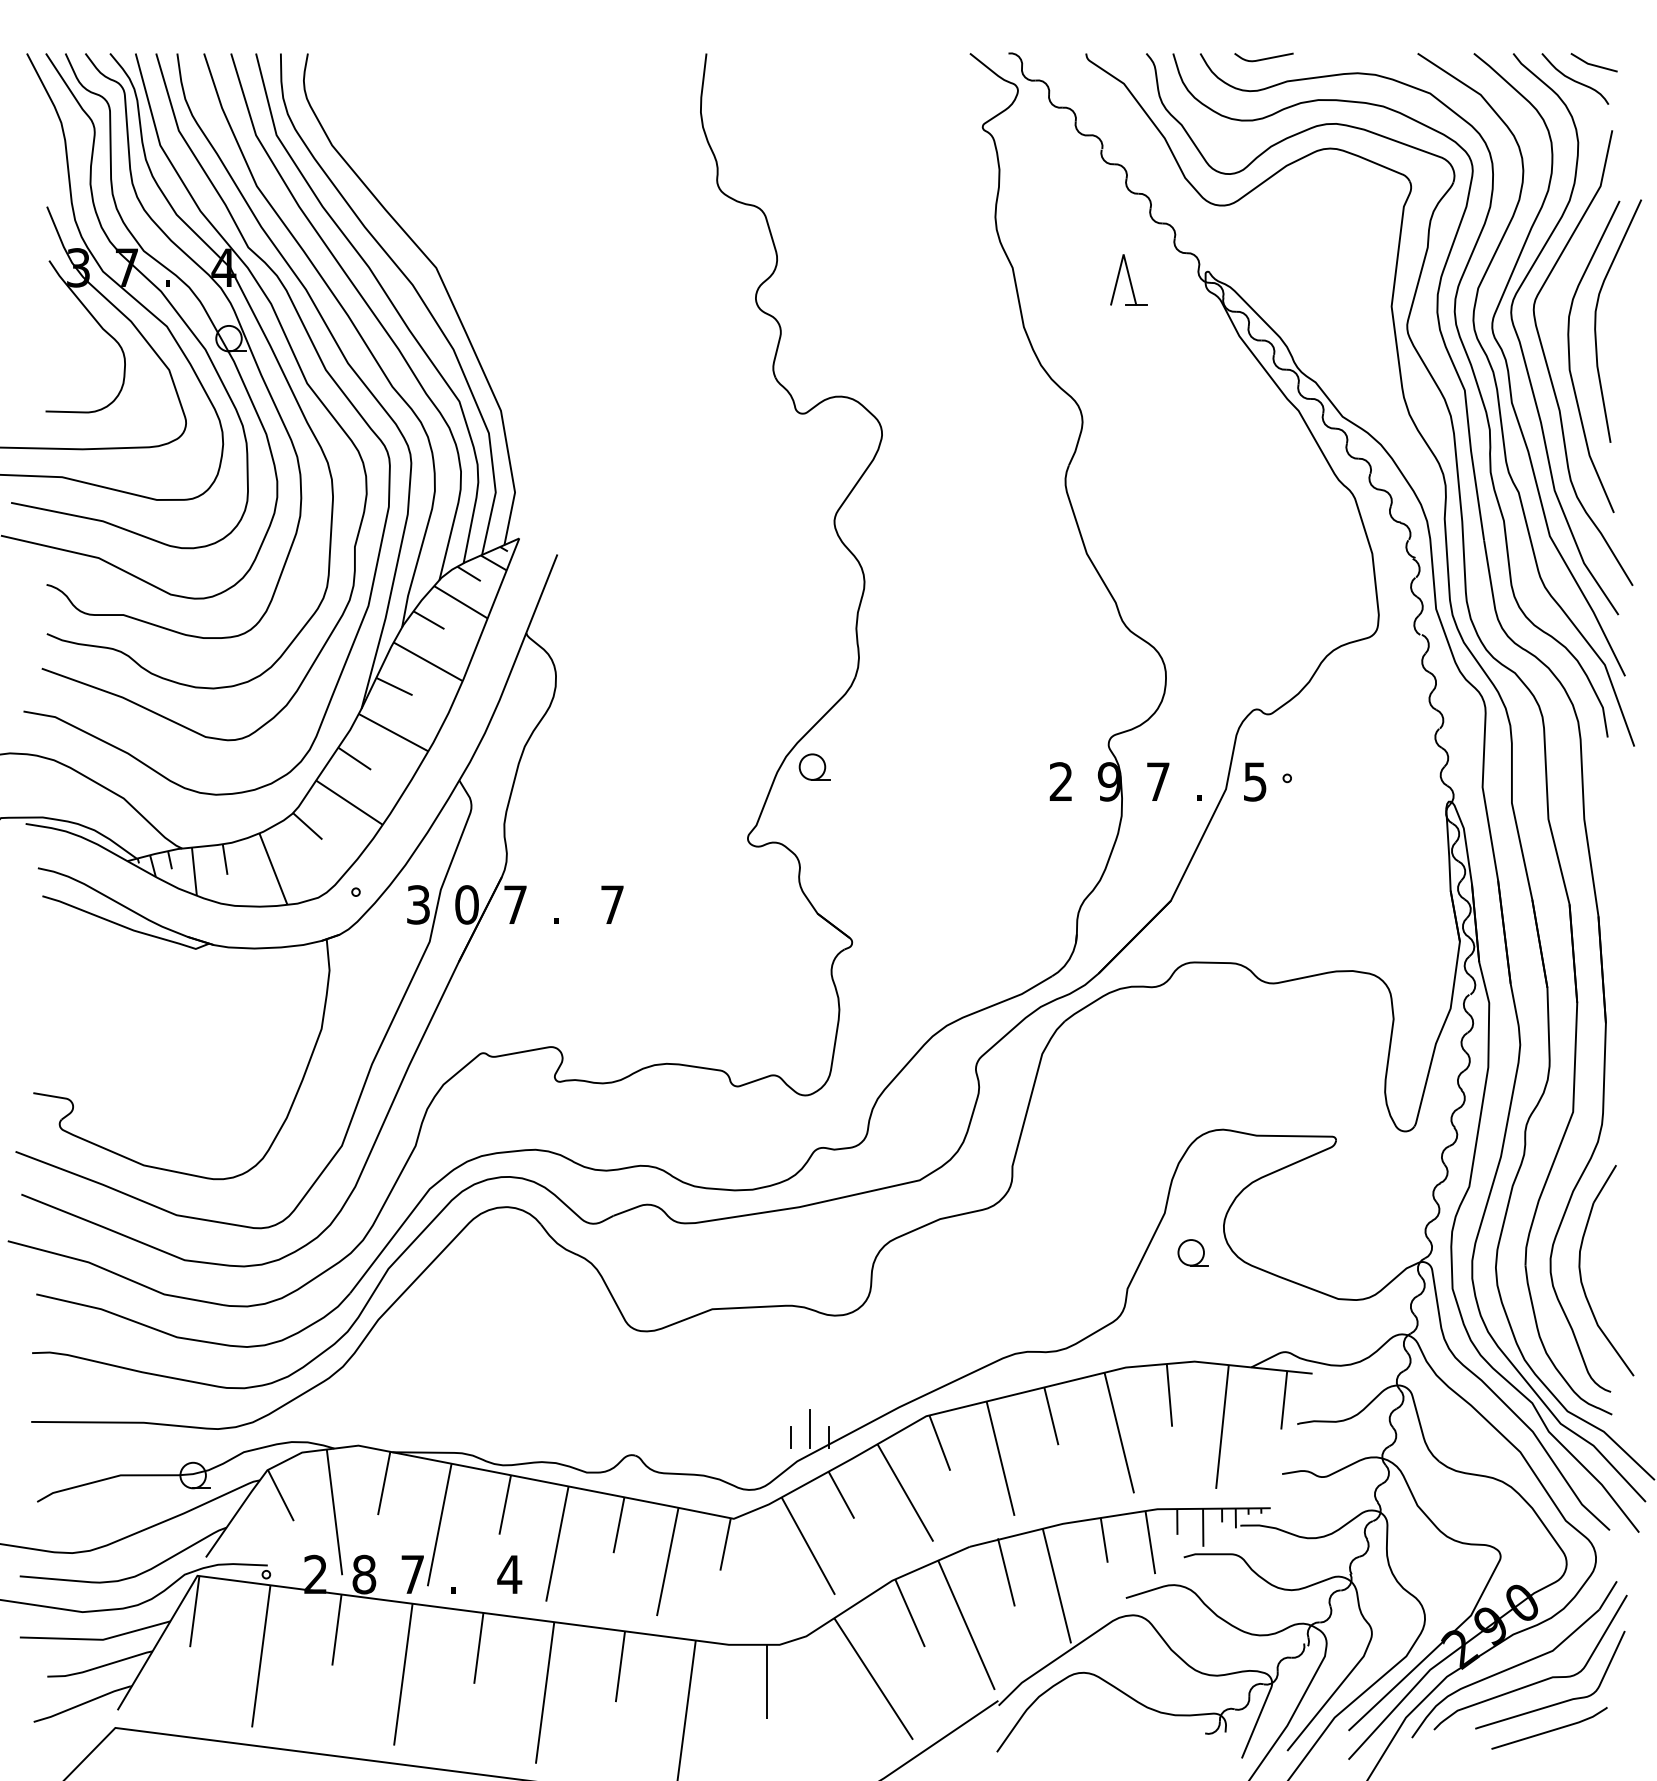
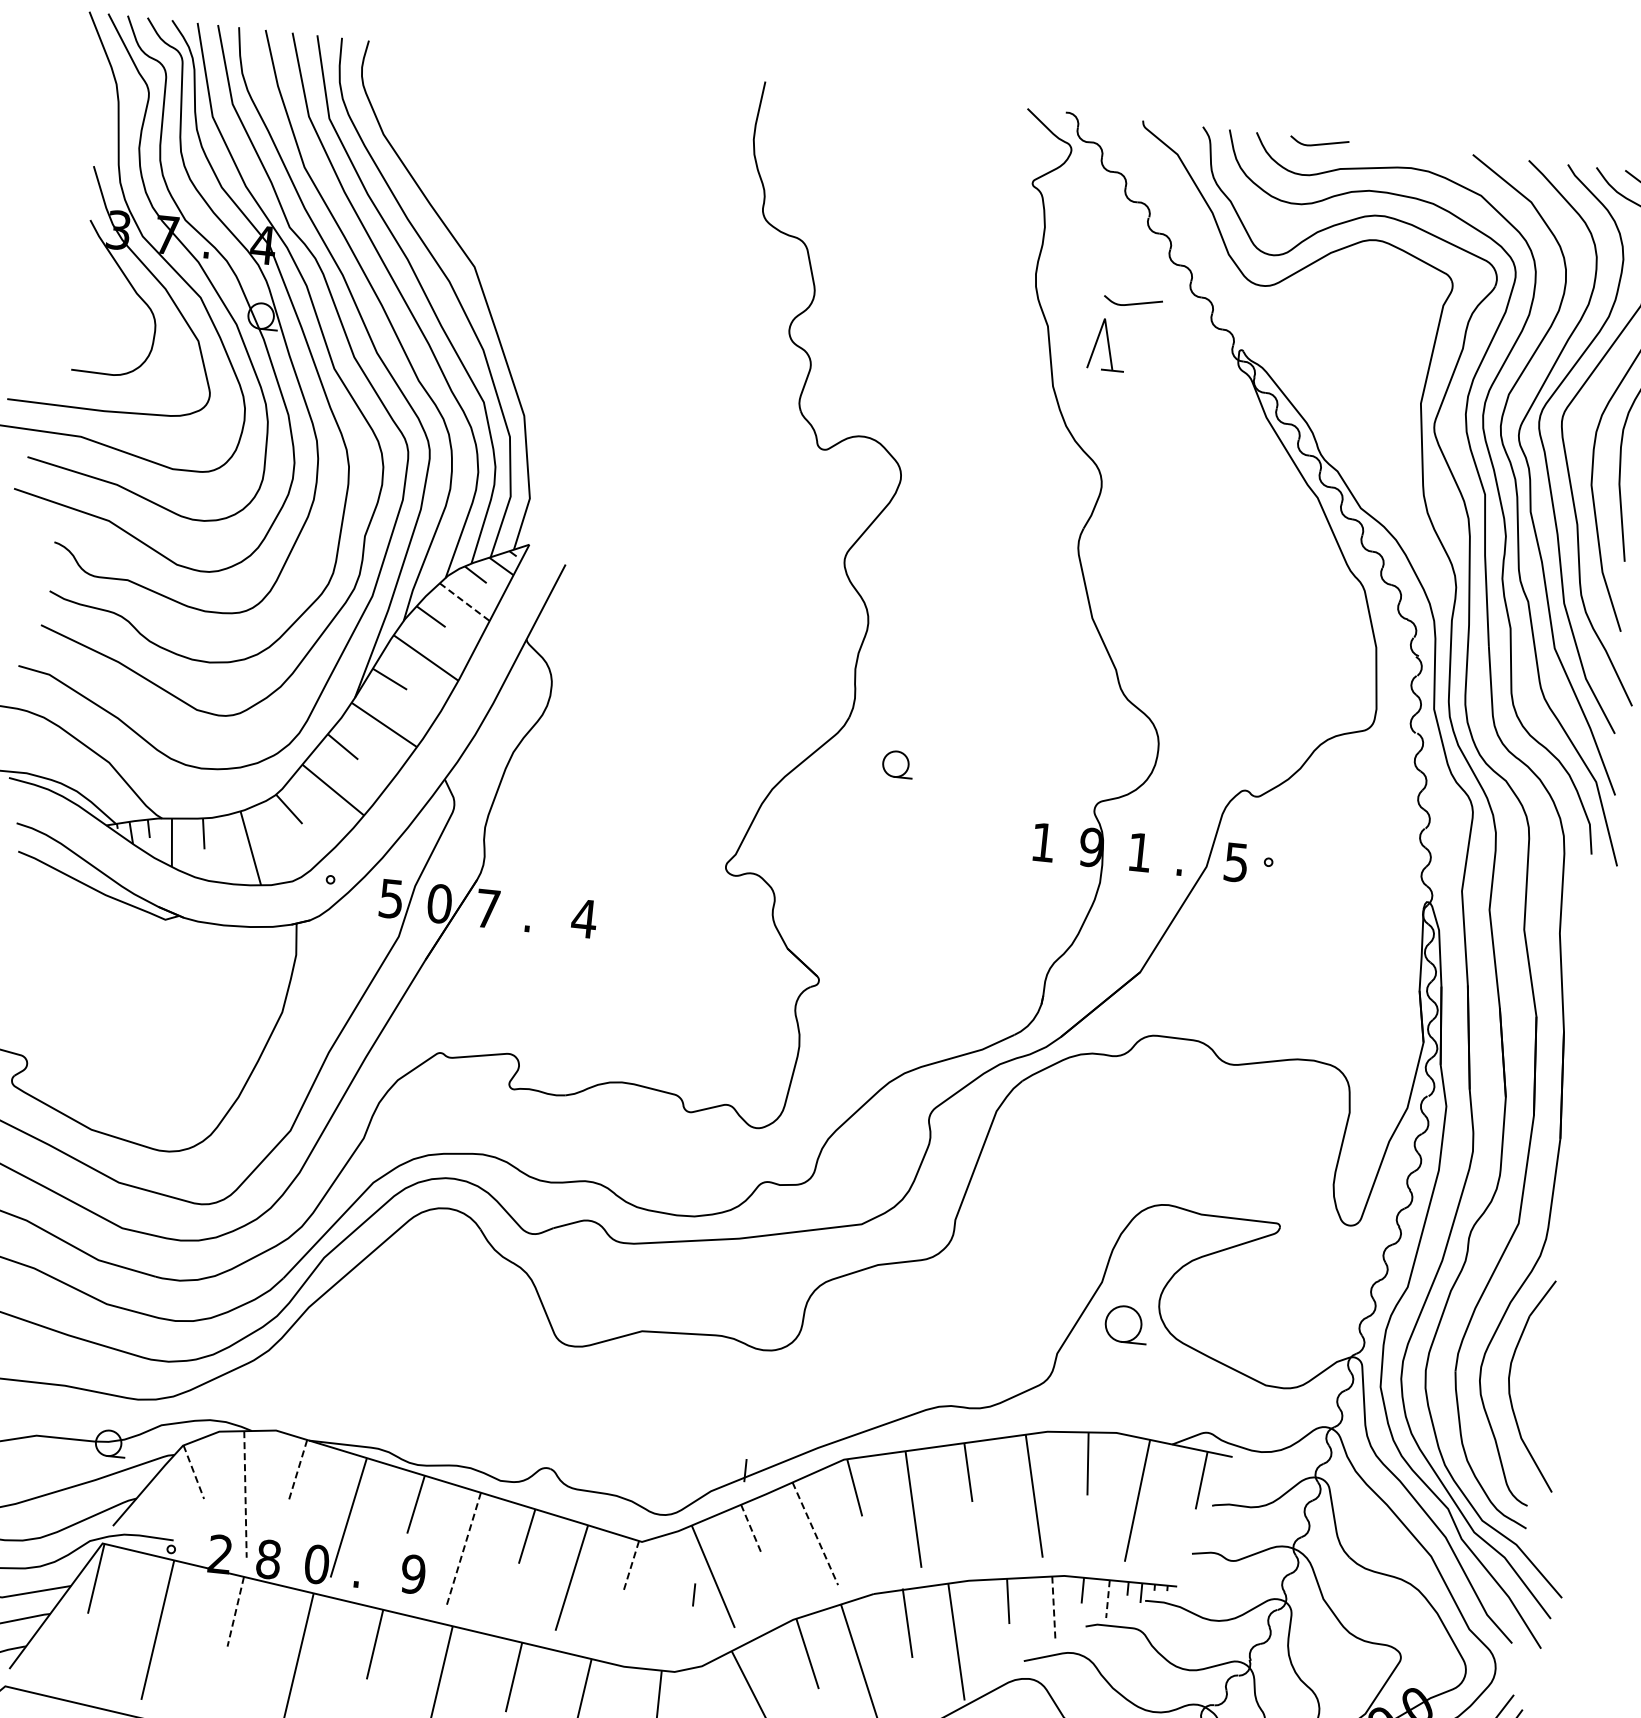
curve: (1094, 236) -> (1132, 303), added
part: (1128, 279) -> (1107, 344), moved
line: (461, 602) -> (465, 602), solid -> dashed
part: (814, 766) -> (898, 763), moved
text: (1060, 781) -> (1042, 842), 2 -> 1
text: (1158, 781) -> (1140, 852), 7 -> 1
text: (418, 904) -> (391, 898), 3 -> 5
text: (611, 904) -> (583, 918), 7 -> 4
part: (1192, 1252) -> (1125, 1324), size x1.4
line: (810, 1428) -> (727, 1459), removed
line: (790, 1437) -> (693, 1595), moved
line: (384, 1483) -> (298, 1470), solid -> dashed
line: (905, 1493) -> (815, 1534), solid -> dashed
line: (280, 1495) -> (193, 1472), solid -> dashed
line: (841, 1495) -> (751, 1529), solid -> dashed
line: (334, 1512) -> (245, 1494), solid -> dashed
line: (1203, 1527) -> (1108, 1598), solid -> dashed
line: (1150, 1542) -> (1054, 1608), solid -> dashed
line: (557, 1544) -> (463, 1549), solid -> dashed
line: (725, 1544) -> (631, 1566), solid -> dashed
text: (412, 1574) -> (316, 1564), 7 -> 0
text: (509, 1574) -> (413, 1574), 4 -> 9
line: (336, 1630) -> (235, 1612), solid -> dashed

